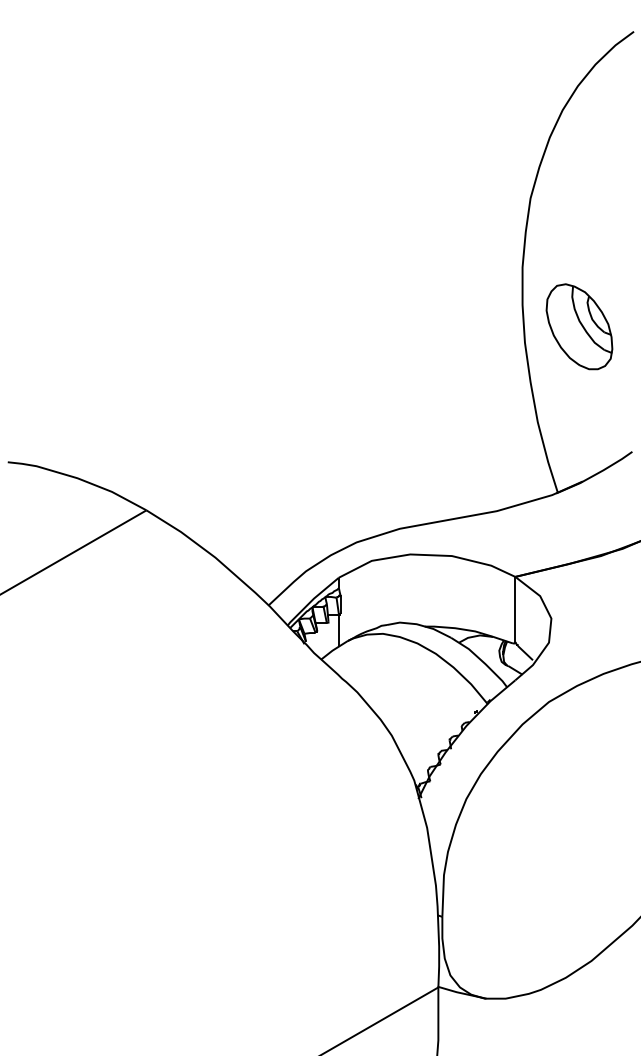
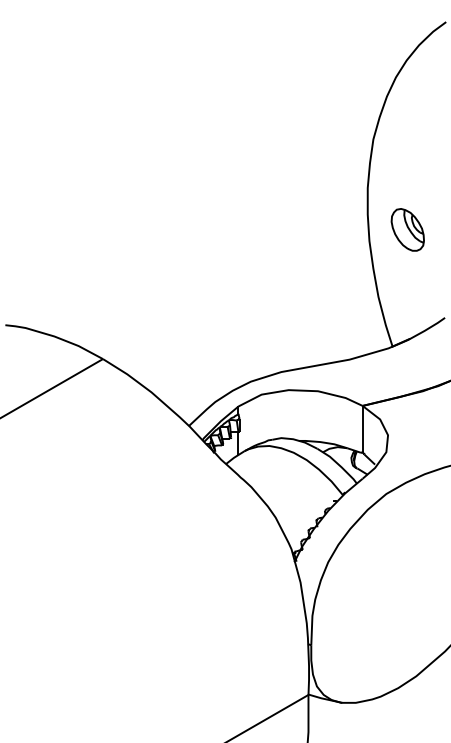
part: (579, 326) -> (407, 229), size x0.7

